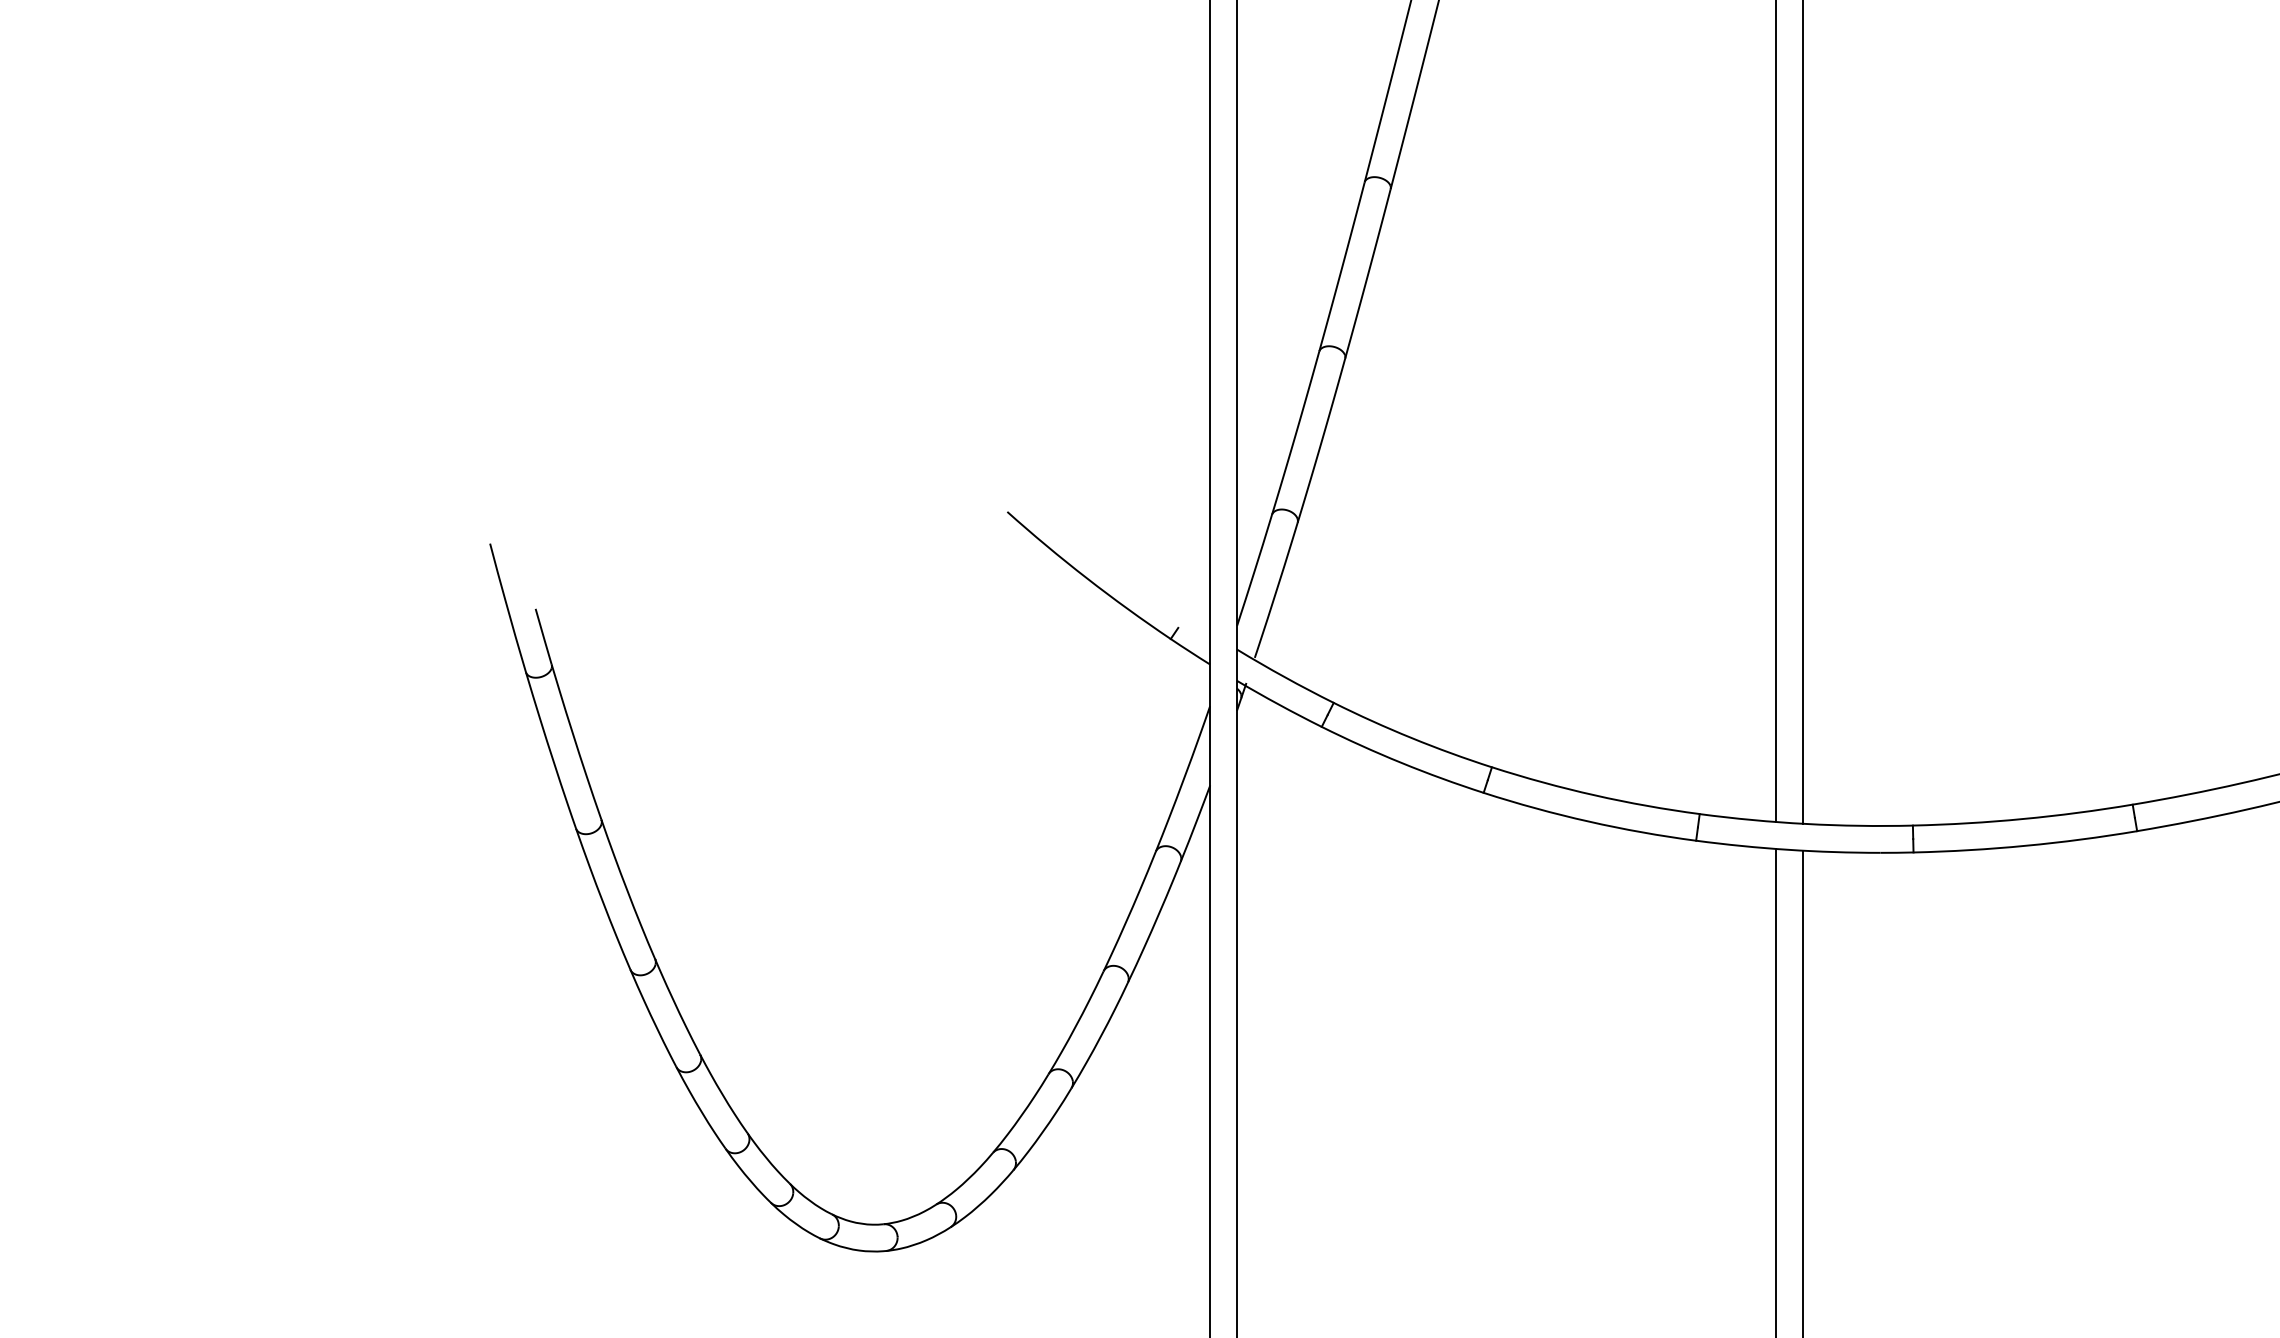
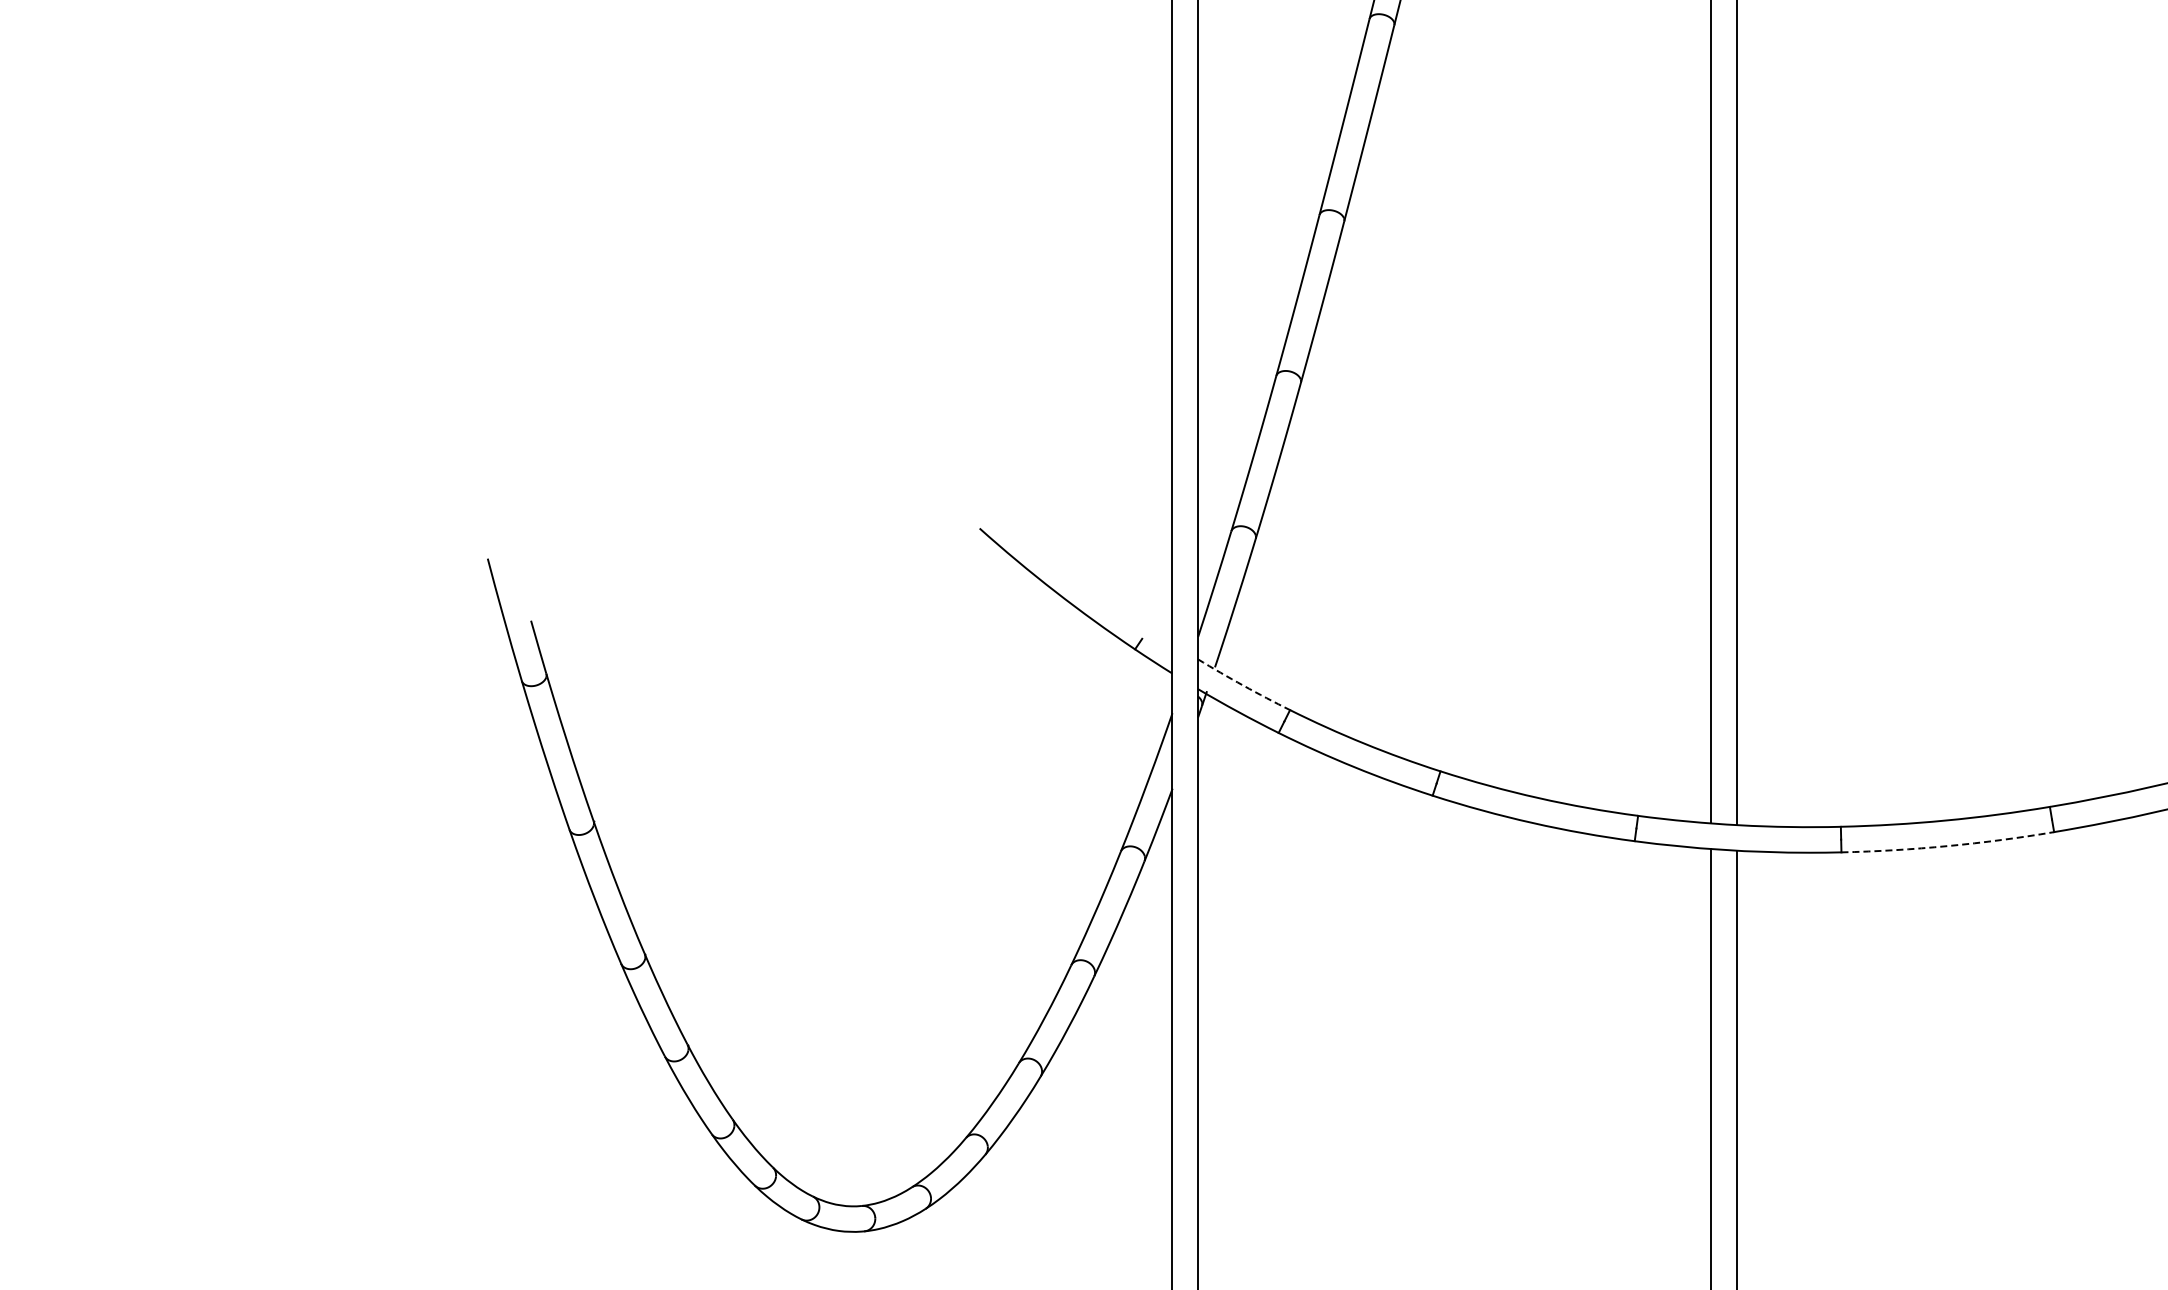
arc: (1284, 677) -> (1243, 685), solid -> dashed
arc: (2026, 846) -> (1948, 846), solid -> dashed

